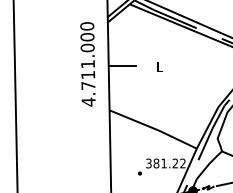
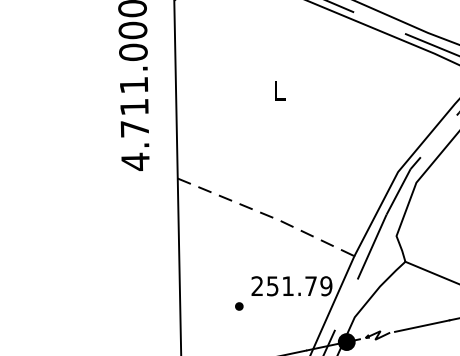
line: (122, 66) -> (203, 89), removed
line: (154, 128) -> (268, 215), solid -> dashed
text: (165, 163) -> (290, 286), 381.22 -> 251.79

